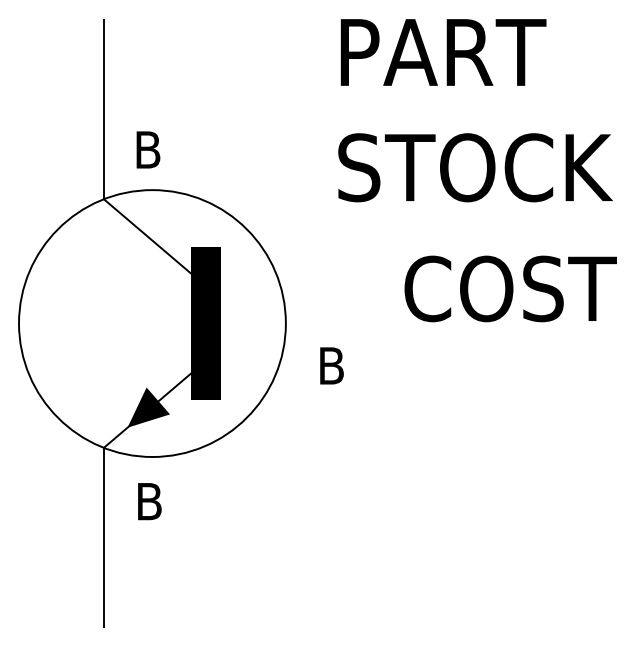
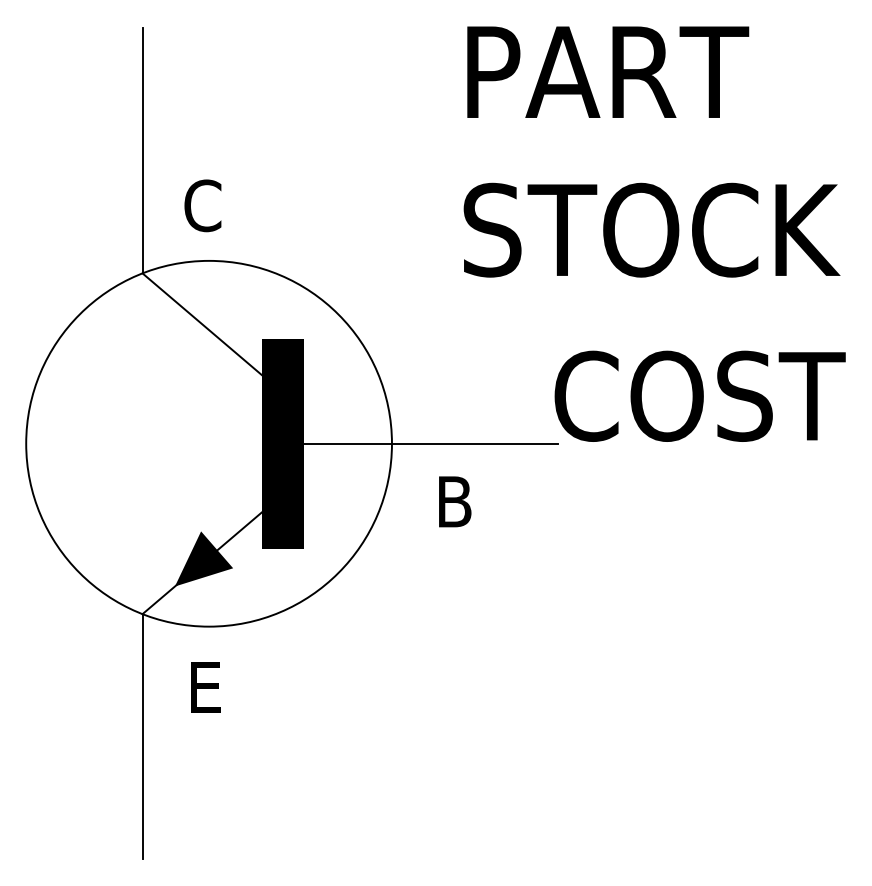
text: (147, 149) -> (202, 205), B -> C
line: (306, 323) -> (420, 443), added
text: (149, 501) -> (205, 687), B -> E

